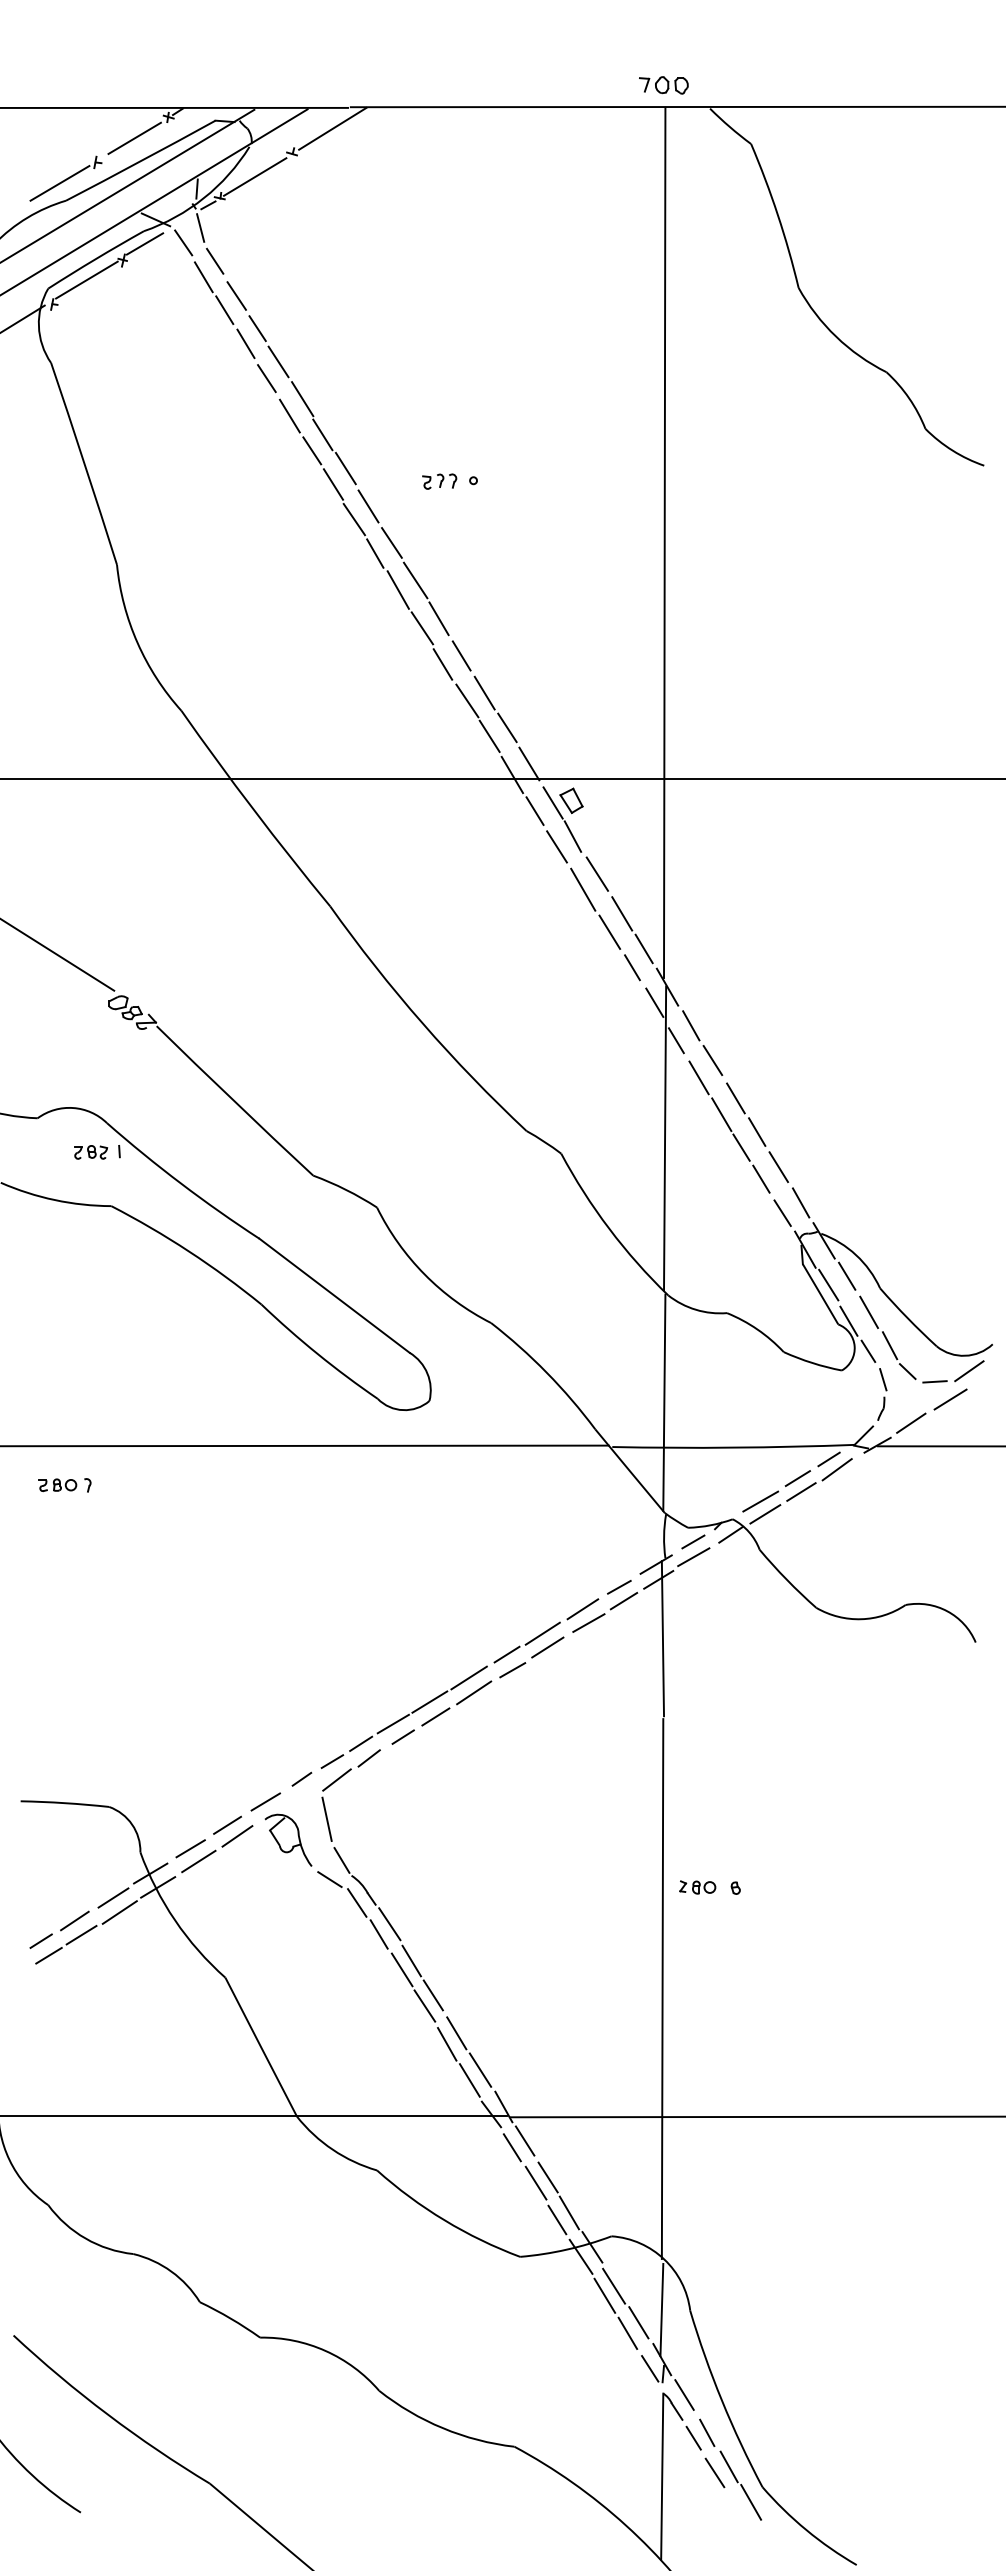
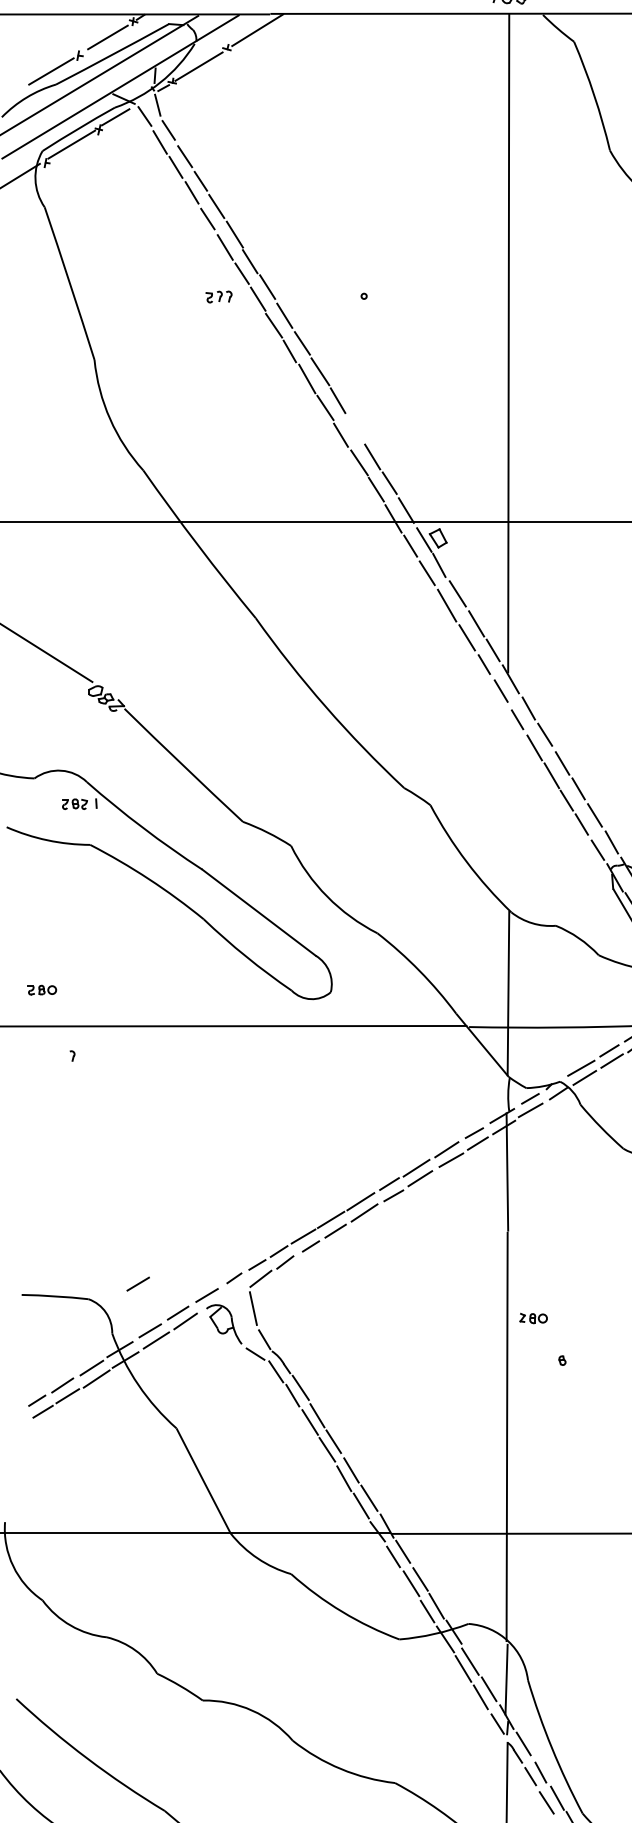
part: (439, 481) -> (218, 296), moved
line: (461, 655) -> (355, 428), removed
line: (665, 1138) -> (509, 793), removed
part: (57, 1485) -> (41, 990), moved
line: (174, 1786) -> (138, 1283), added
part: (697, 1887) -> (533, 1318), moved

